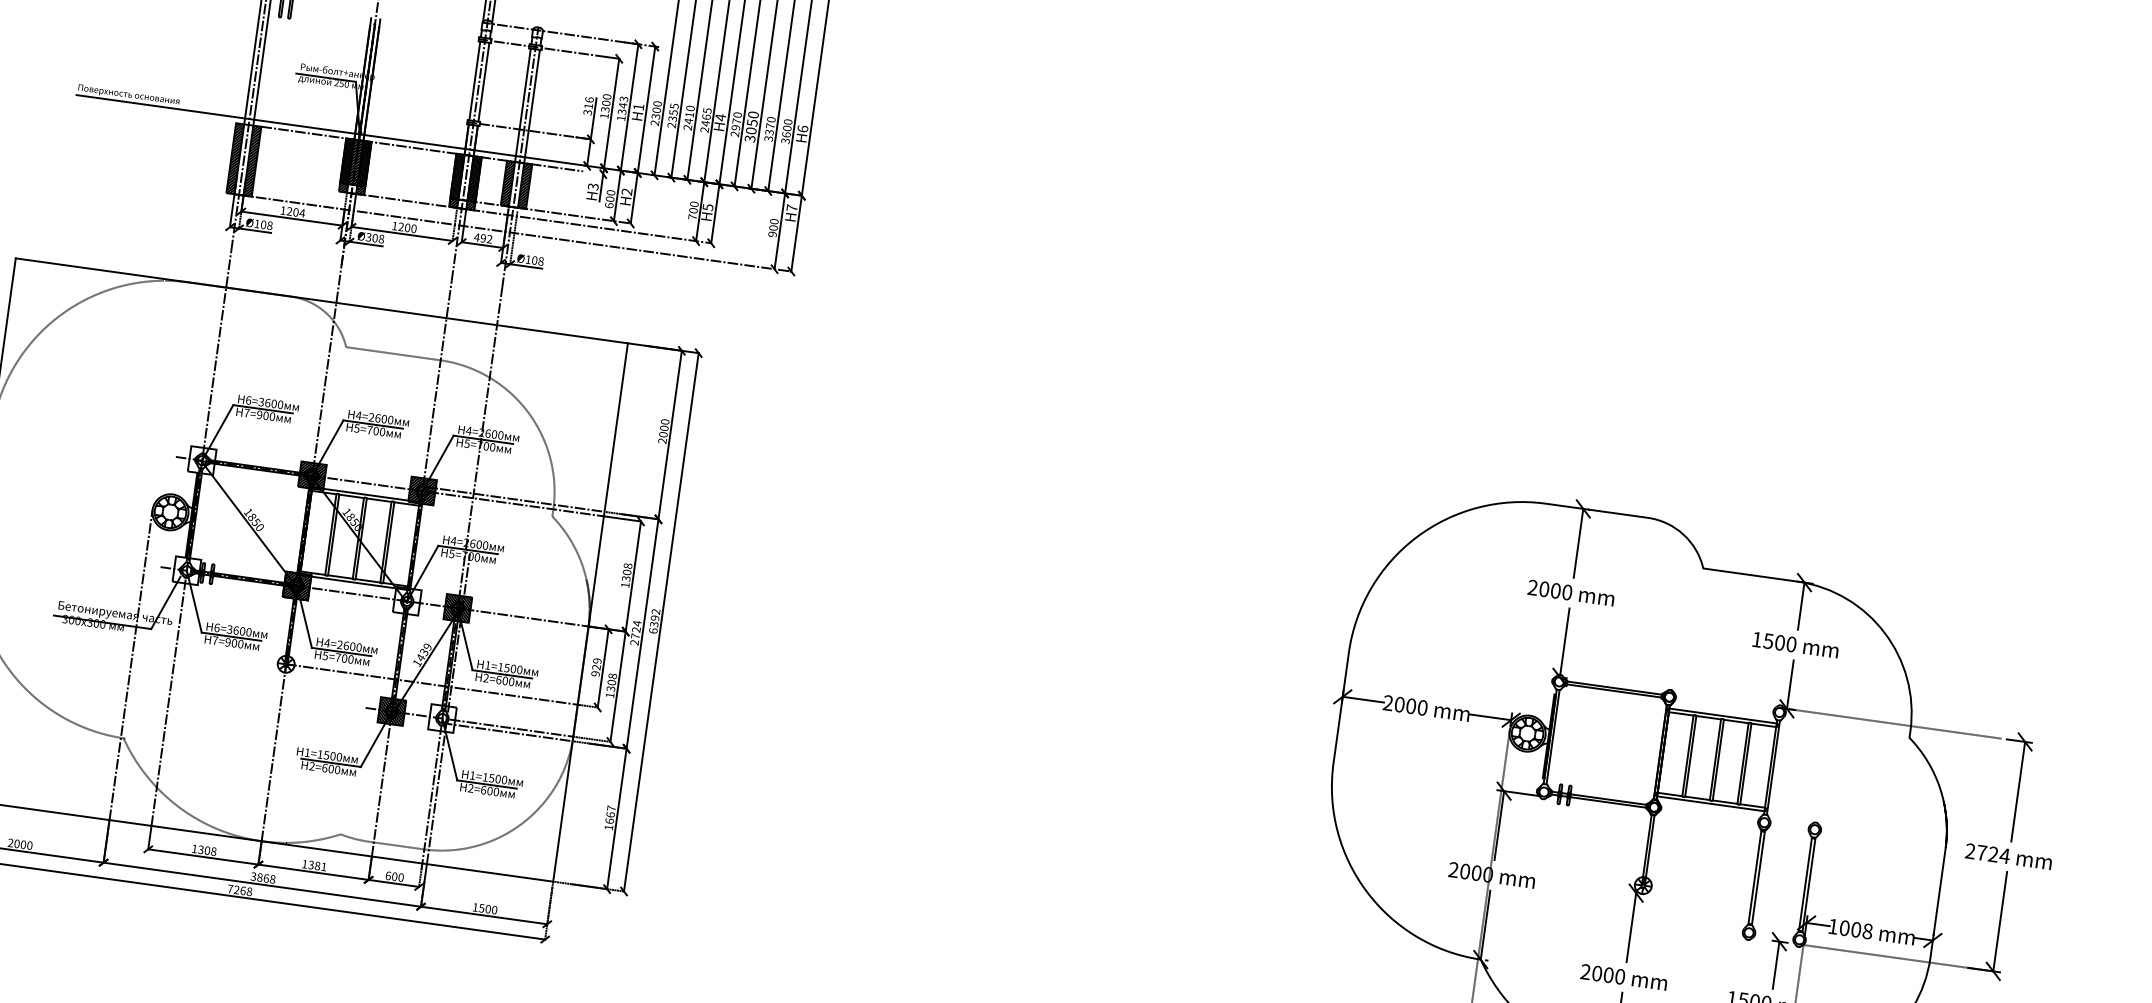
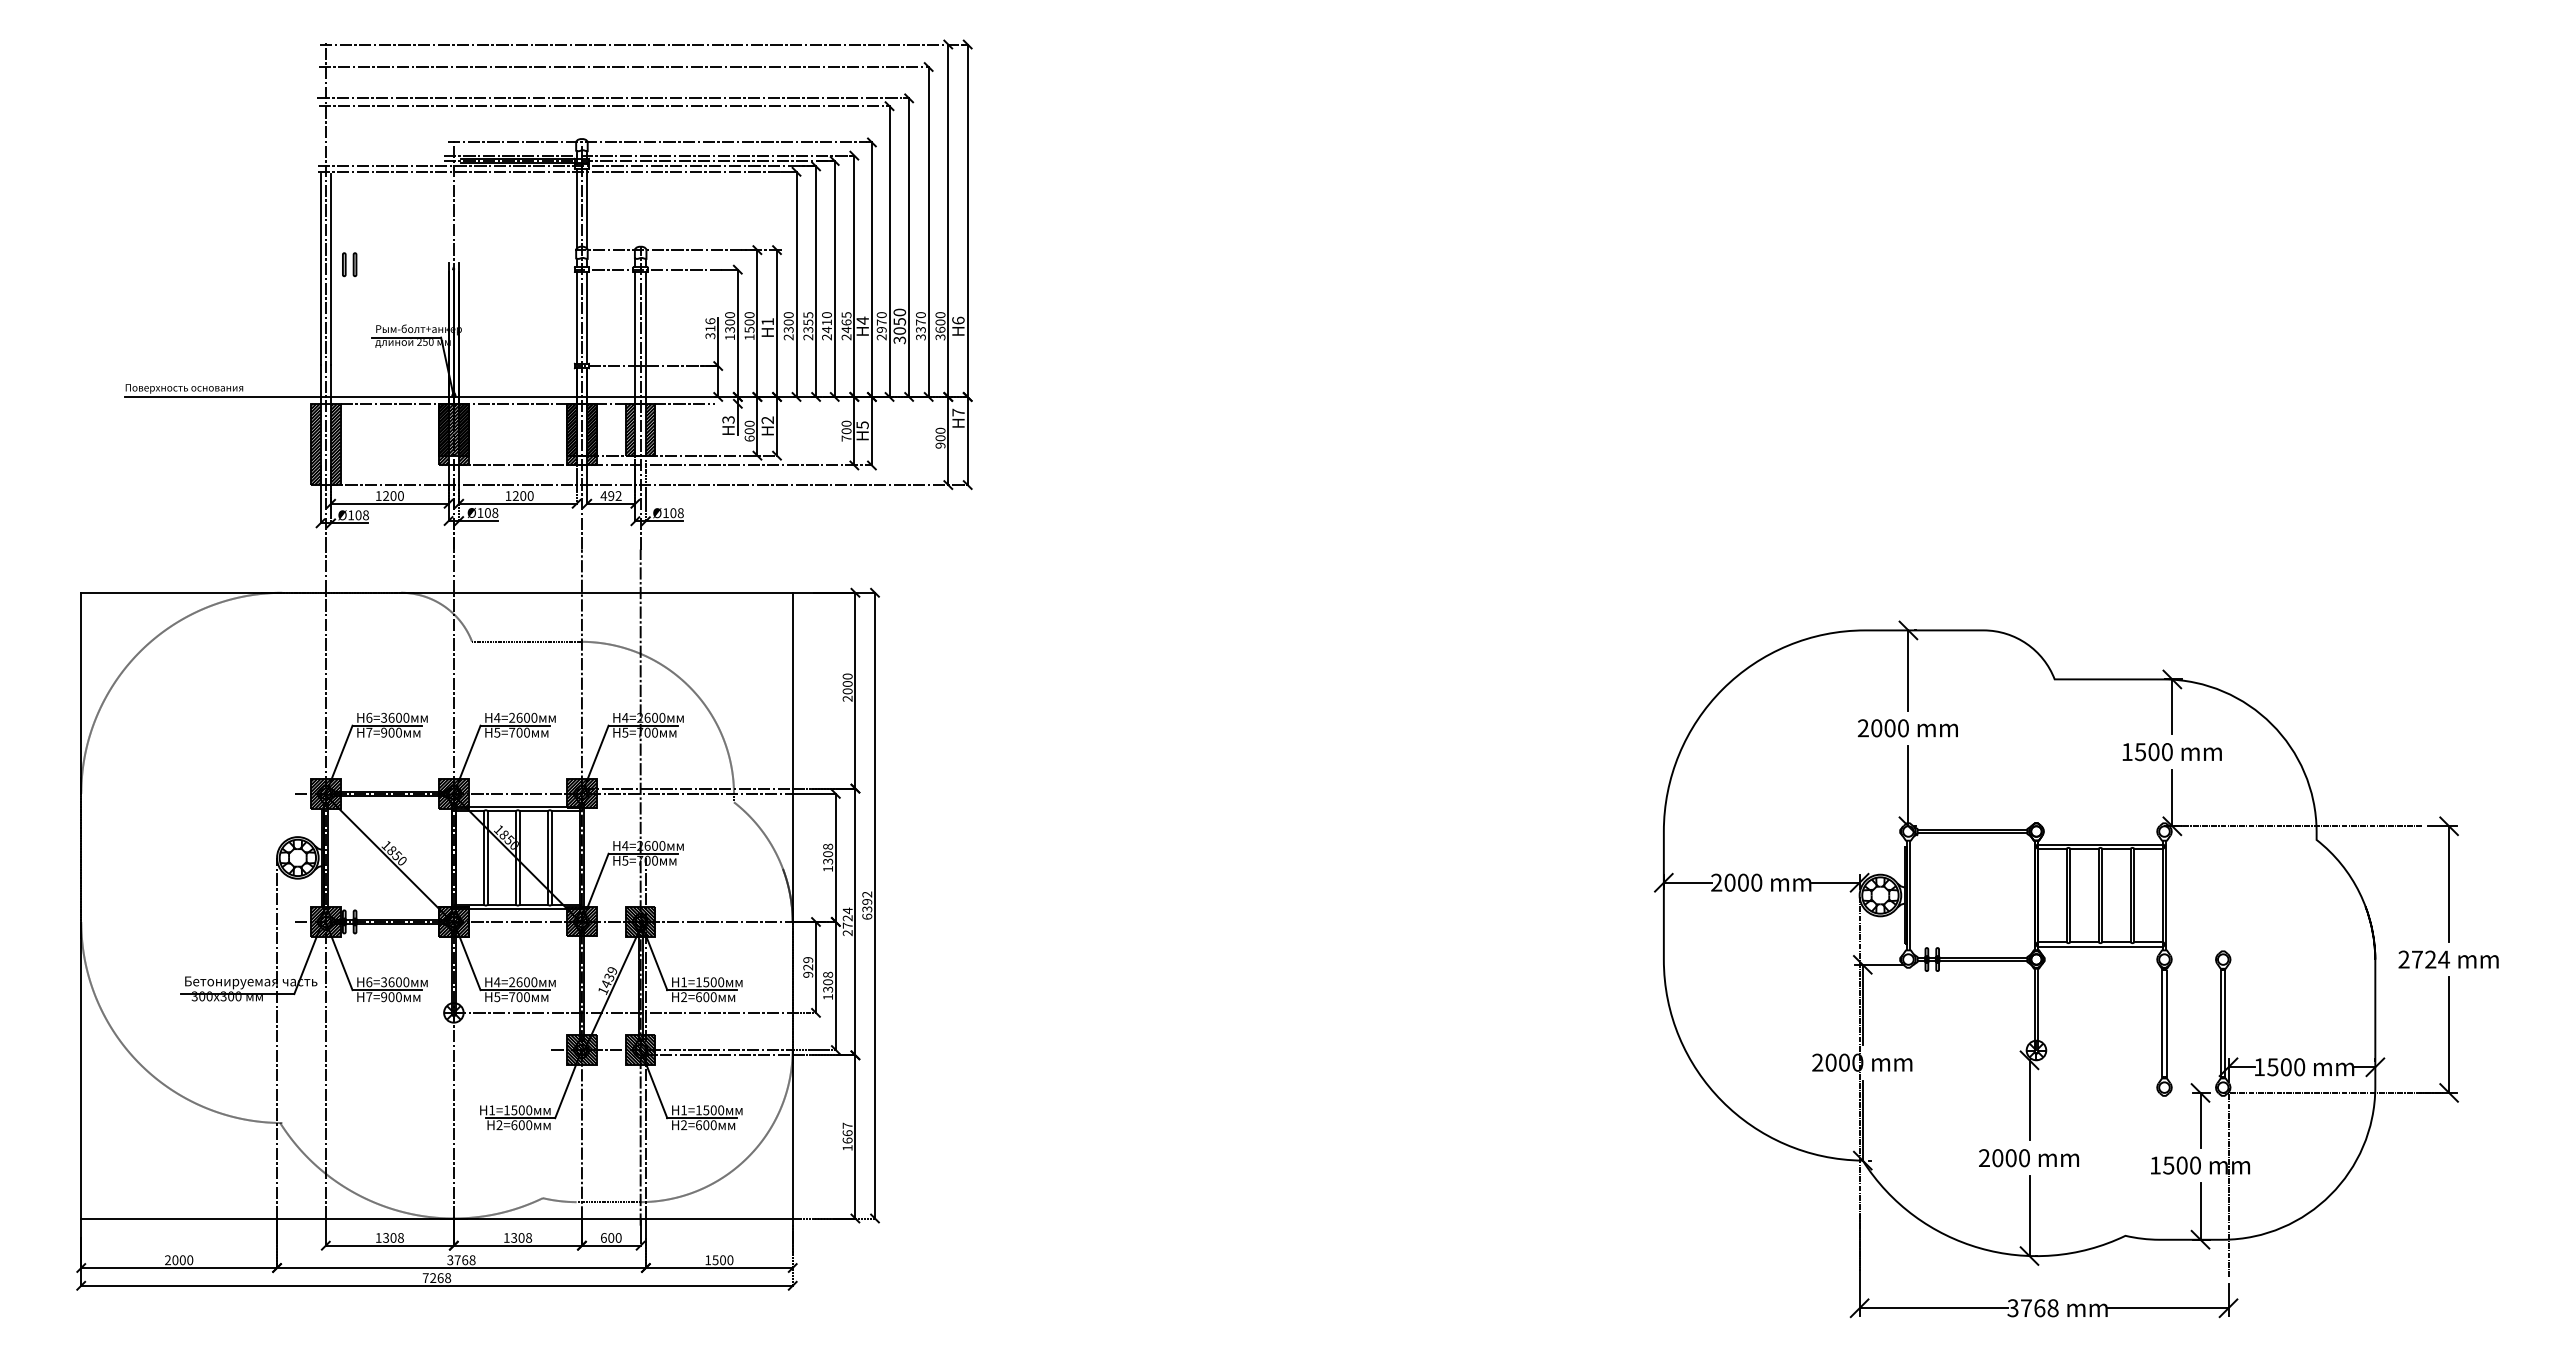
text: (622, 105) -> (749, 322), 1343 -> 1500
text: (302, 212) -> (400, 495), 1204 -> 1200
text: (368, 236) -> (480, 512), Ø308 -> Ø108
hatch: (201, 460) -> (325, 793), added
hatch: (186, 570) -> (325, 921), added
hatch: (406, 600) -> (581, 921), added
hatch: (442, 718) -> (640, 1049), added
text: (321, 866) -> (525, 1237), 1381 -> 1308
text: (259, 877) -> (457, 1260), 3868 -> 3768
text: (1856, 930) -> (2286, 1067), 1008 -> 1500

